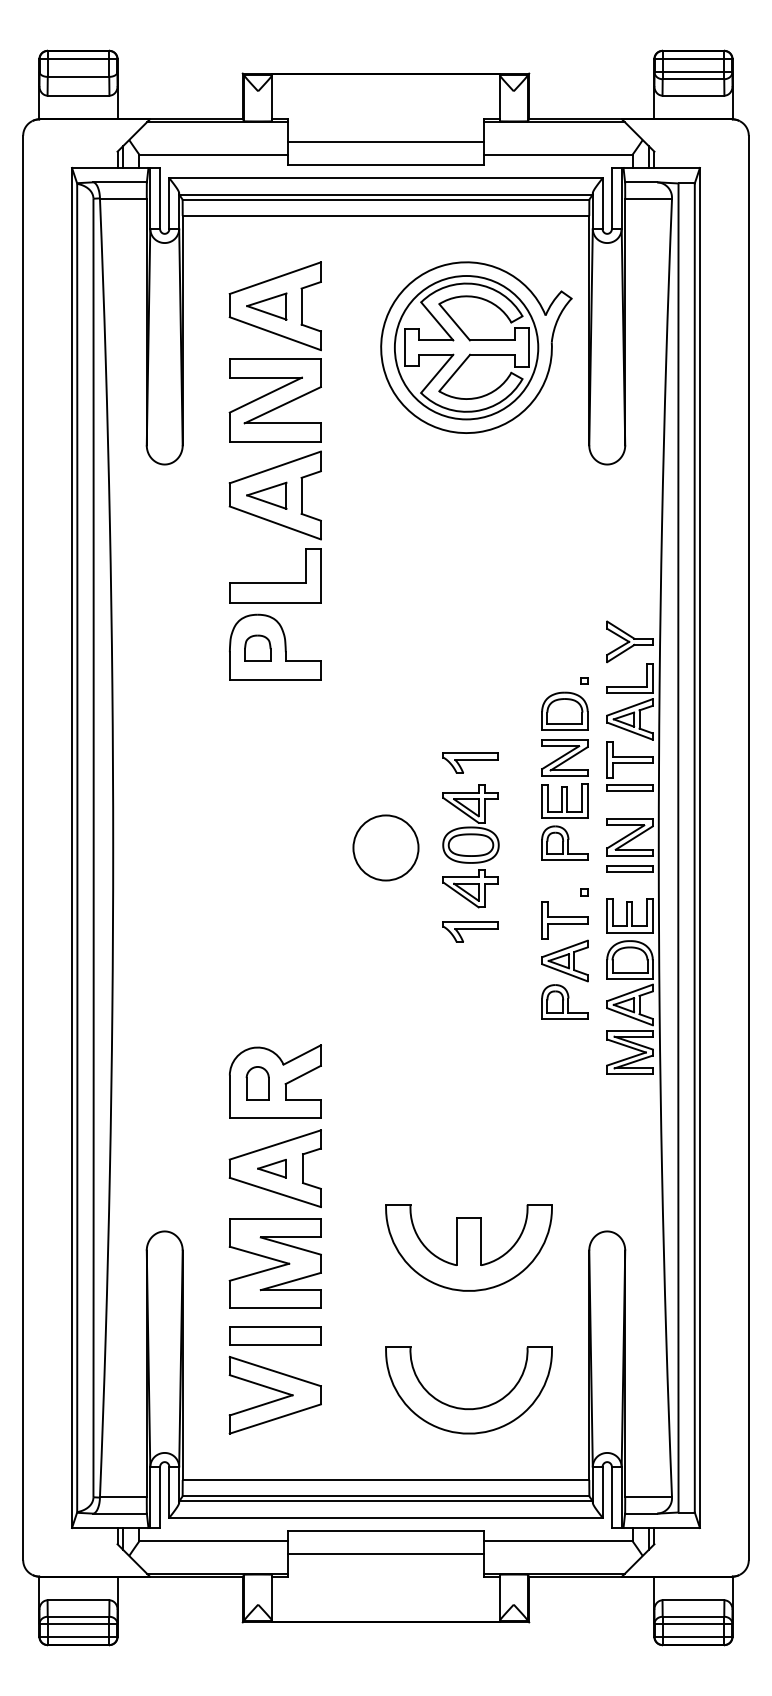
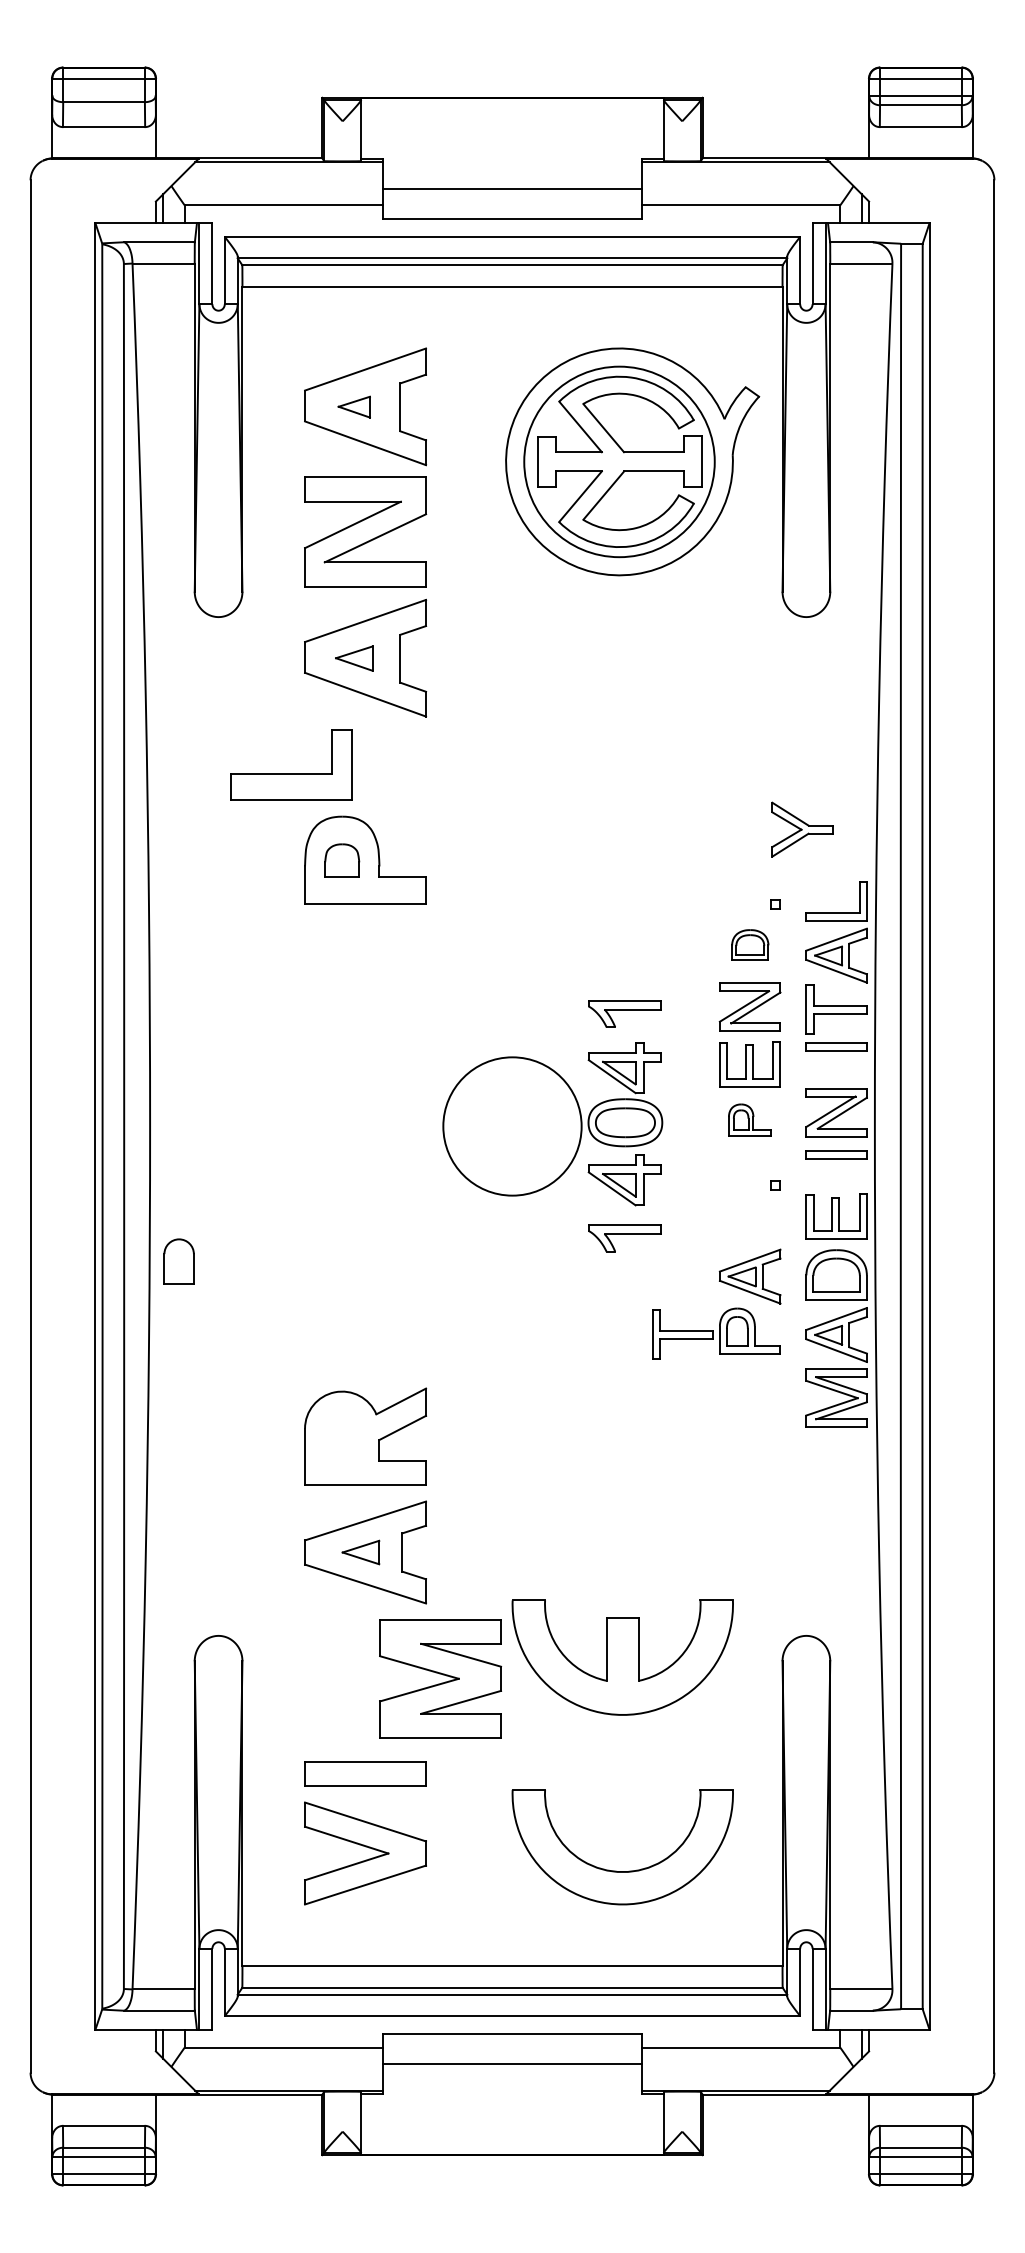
part: (267, 305) -> (354, 406), size x0.6
part: (267, 495) -> (354, 658), size x0.7
part: (275, 582) -> (291, 773), moved
part: (629, 641) -> (802, 829), moved
part: (565, 710) -> (750, 944), size x0.6
part: (564, 842) -> (749, 1119), size x0.7
circle: (386, 848) -> (512, 1126), size x1.6
part: (564, 920) -> (682, 1334), moved
part: (257, 1083) -> (178, 1261), moved
part: (275, 1263) -> (440, 1678), moved

